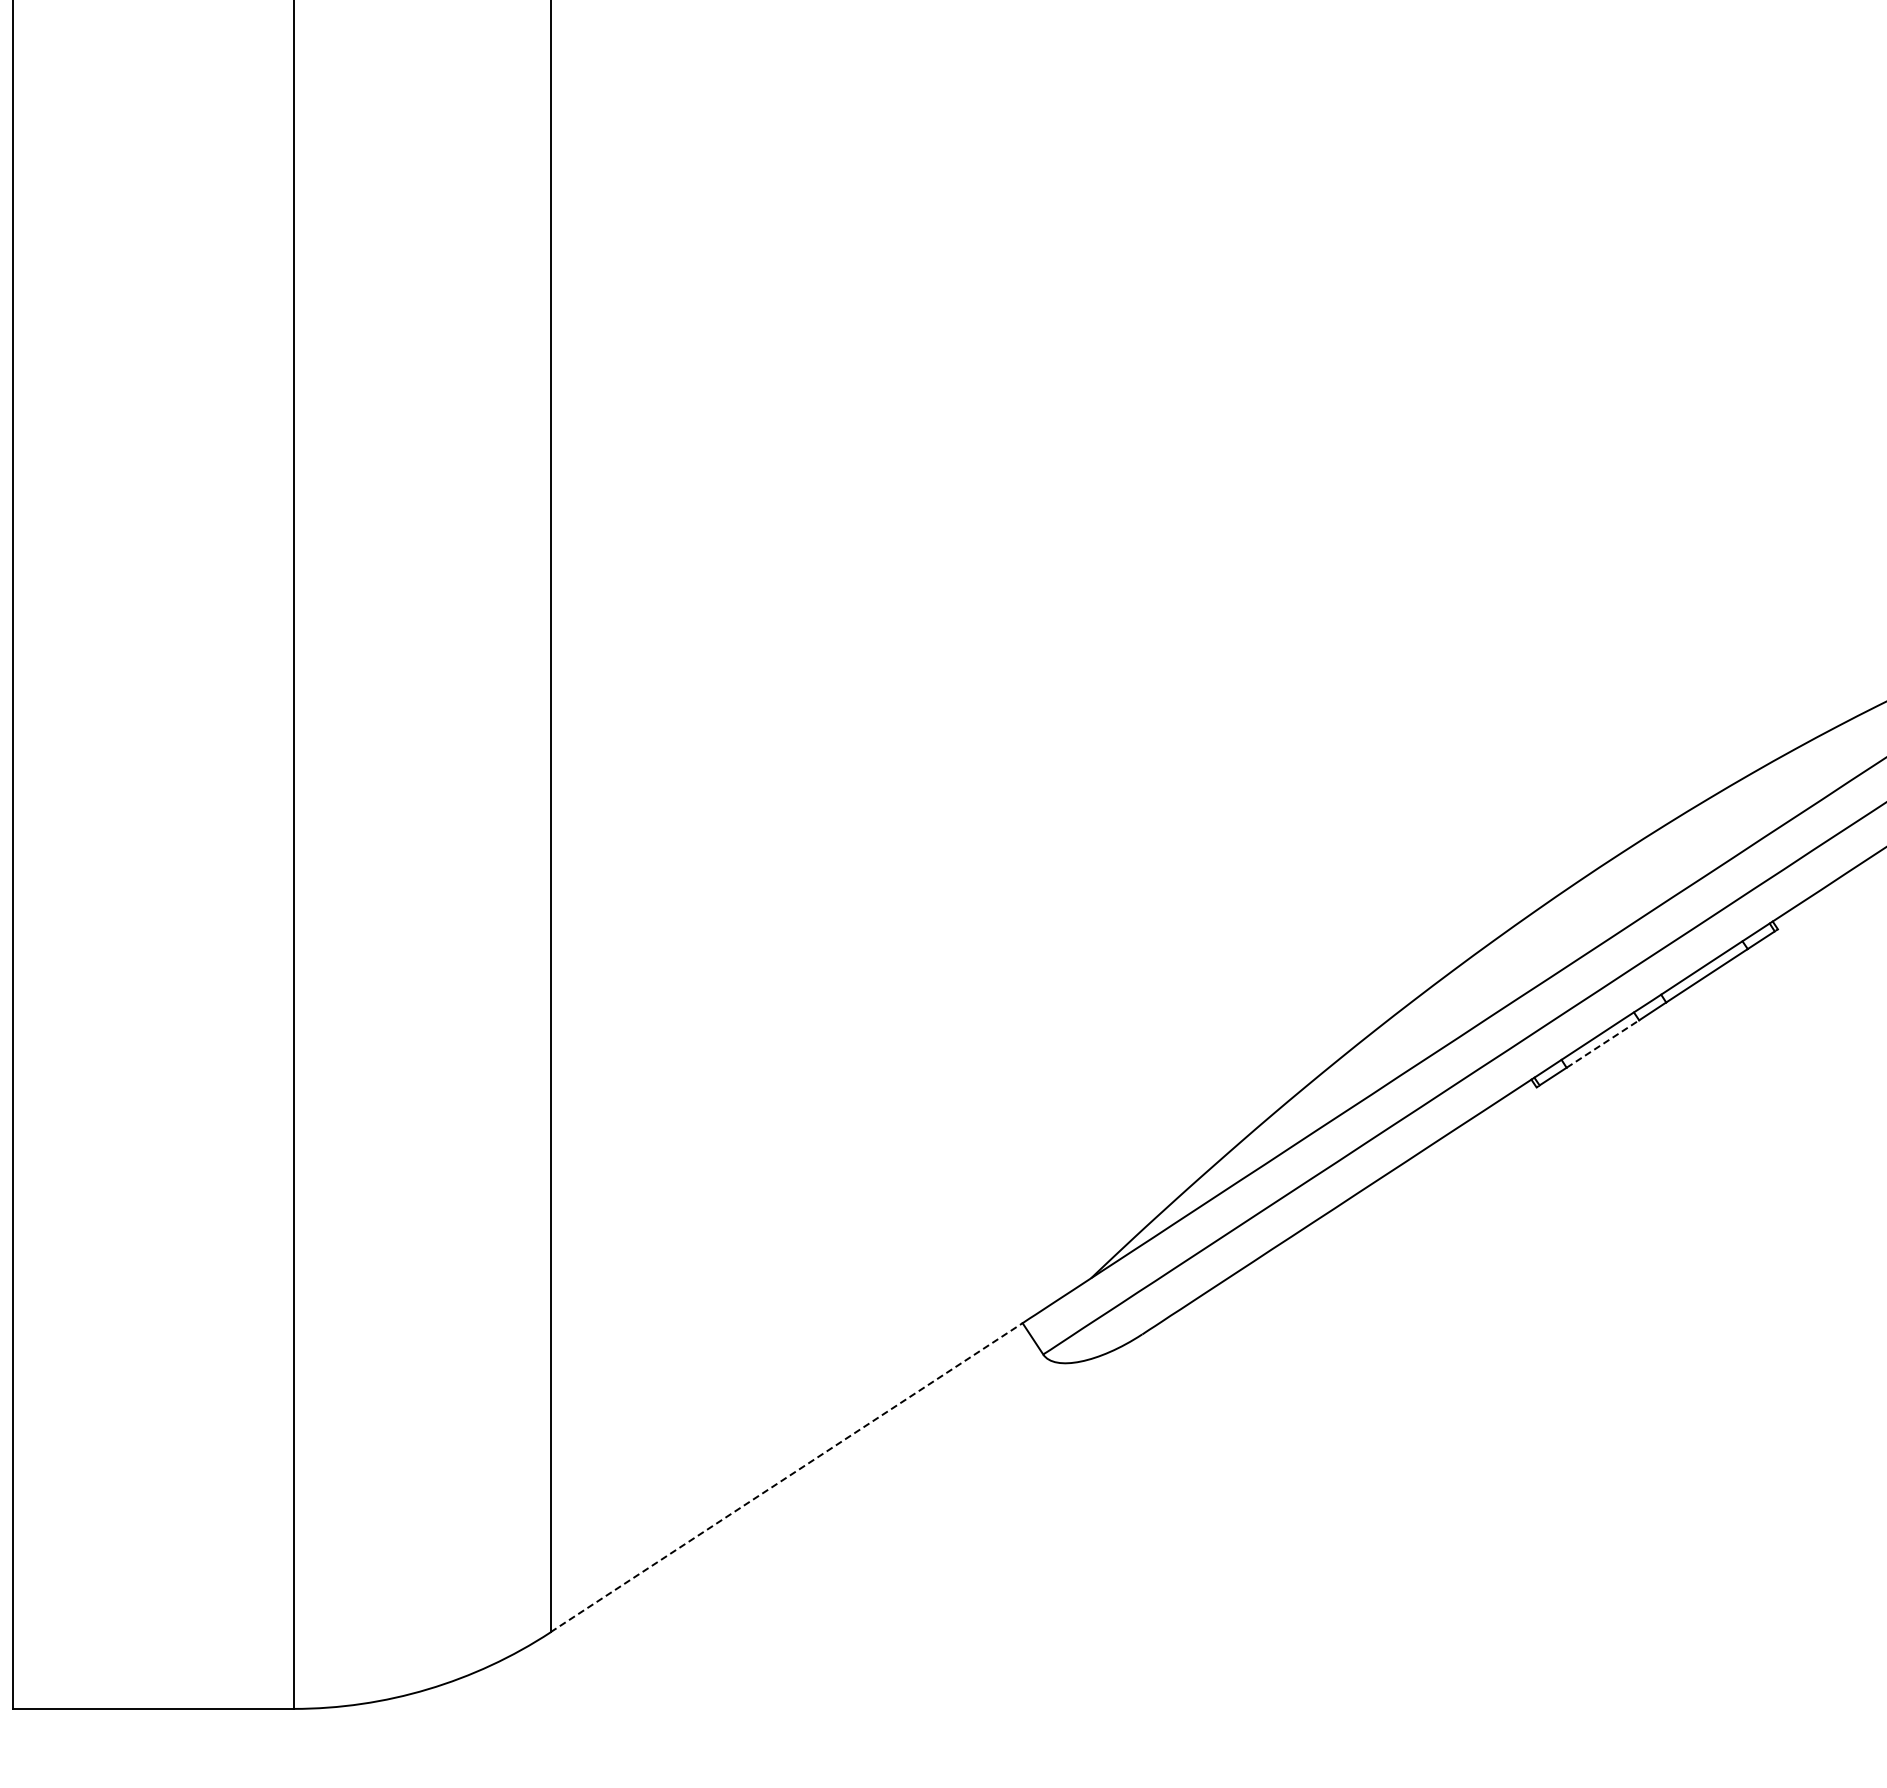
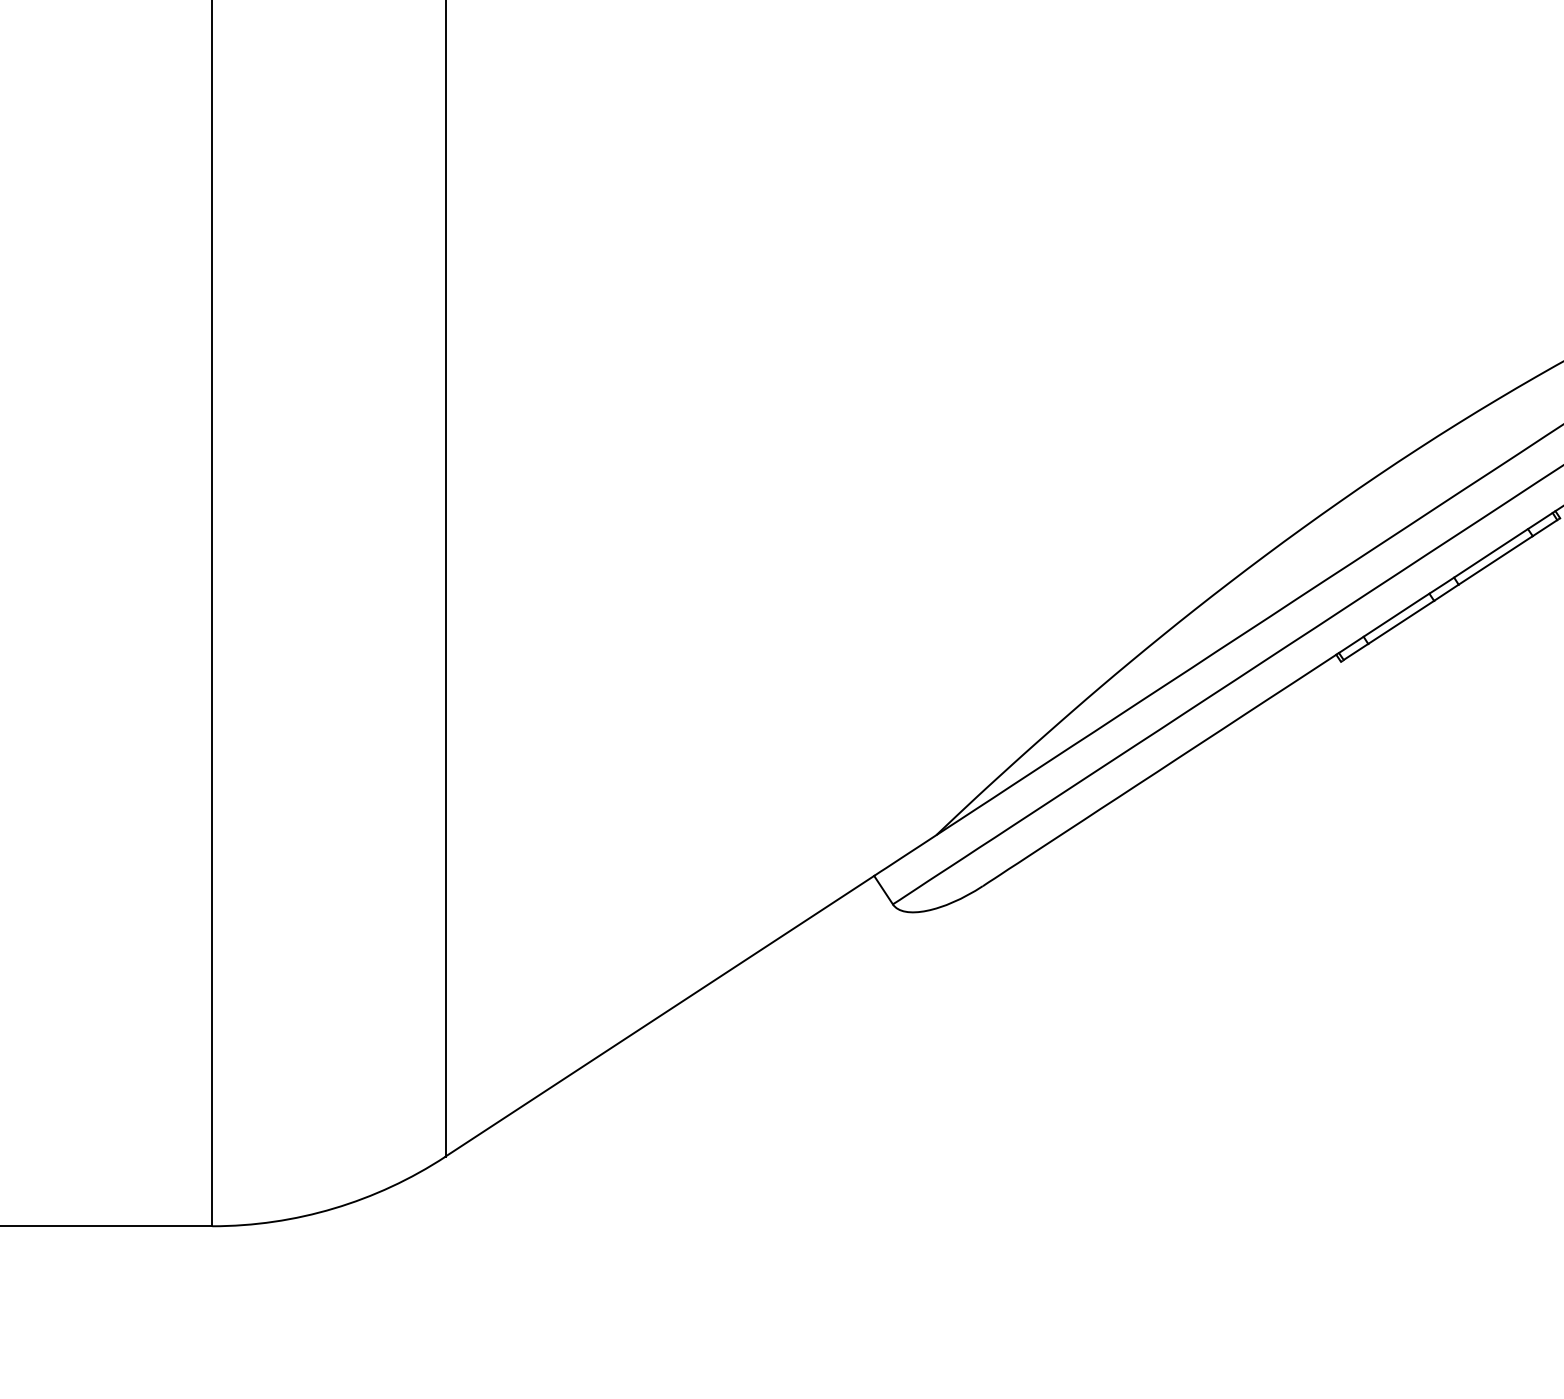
line: (1603, 1043) -> (1401, 621), dashed -> solid
line: (787, 1477) -> (660, 1016), dashed -> solid

